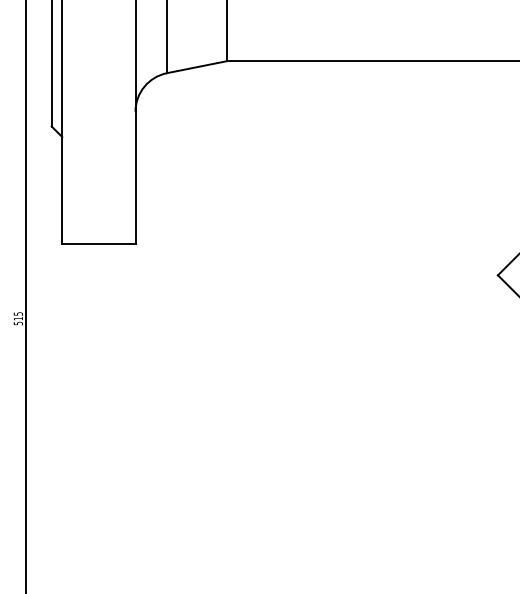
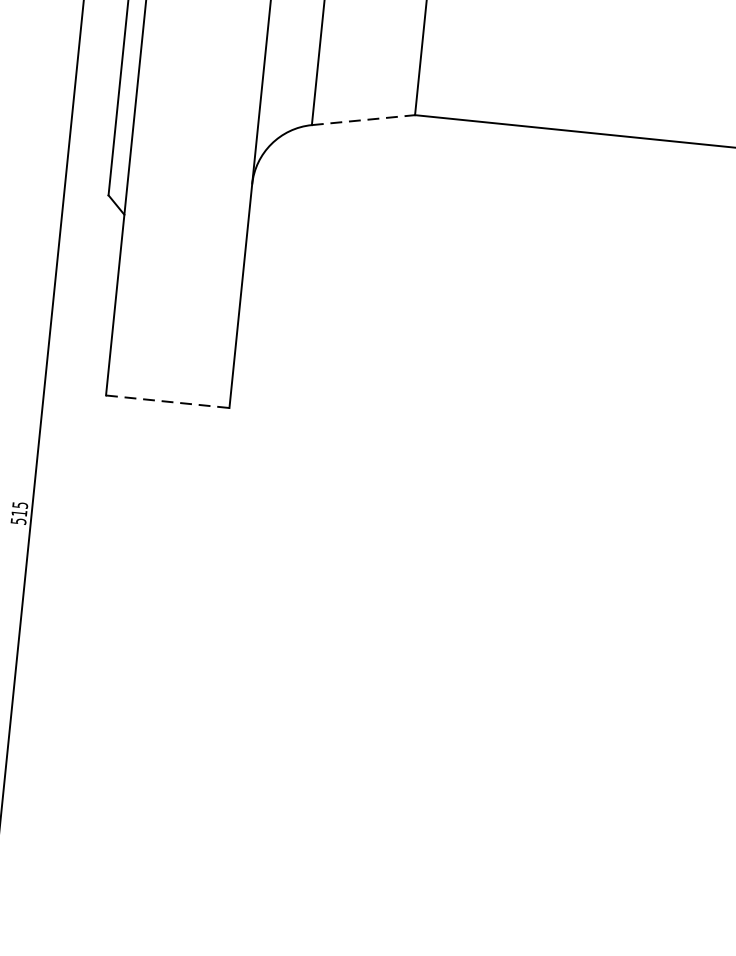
line: (197, 67) -> (364, 120), solid -> dashed
line: (98, 244) -> (167, 401), solid -> dashed

